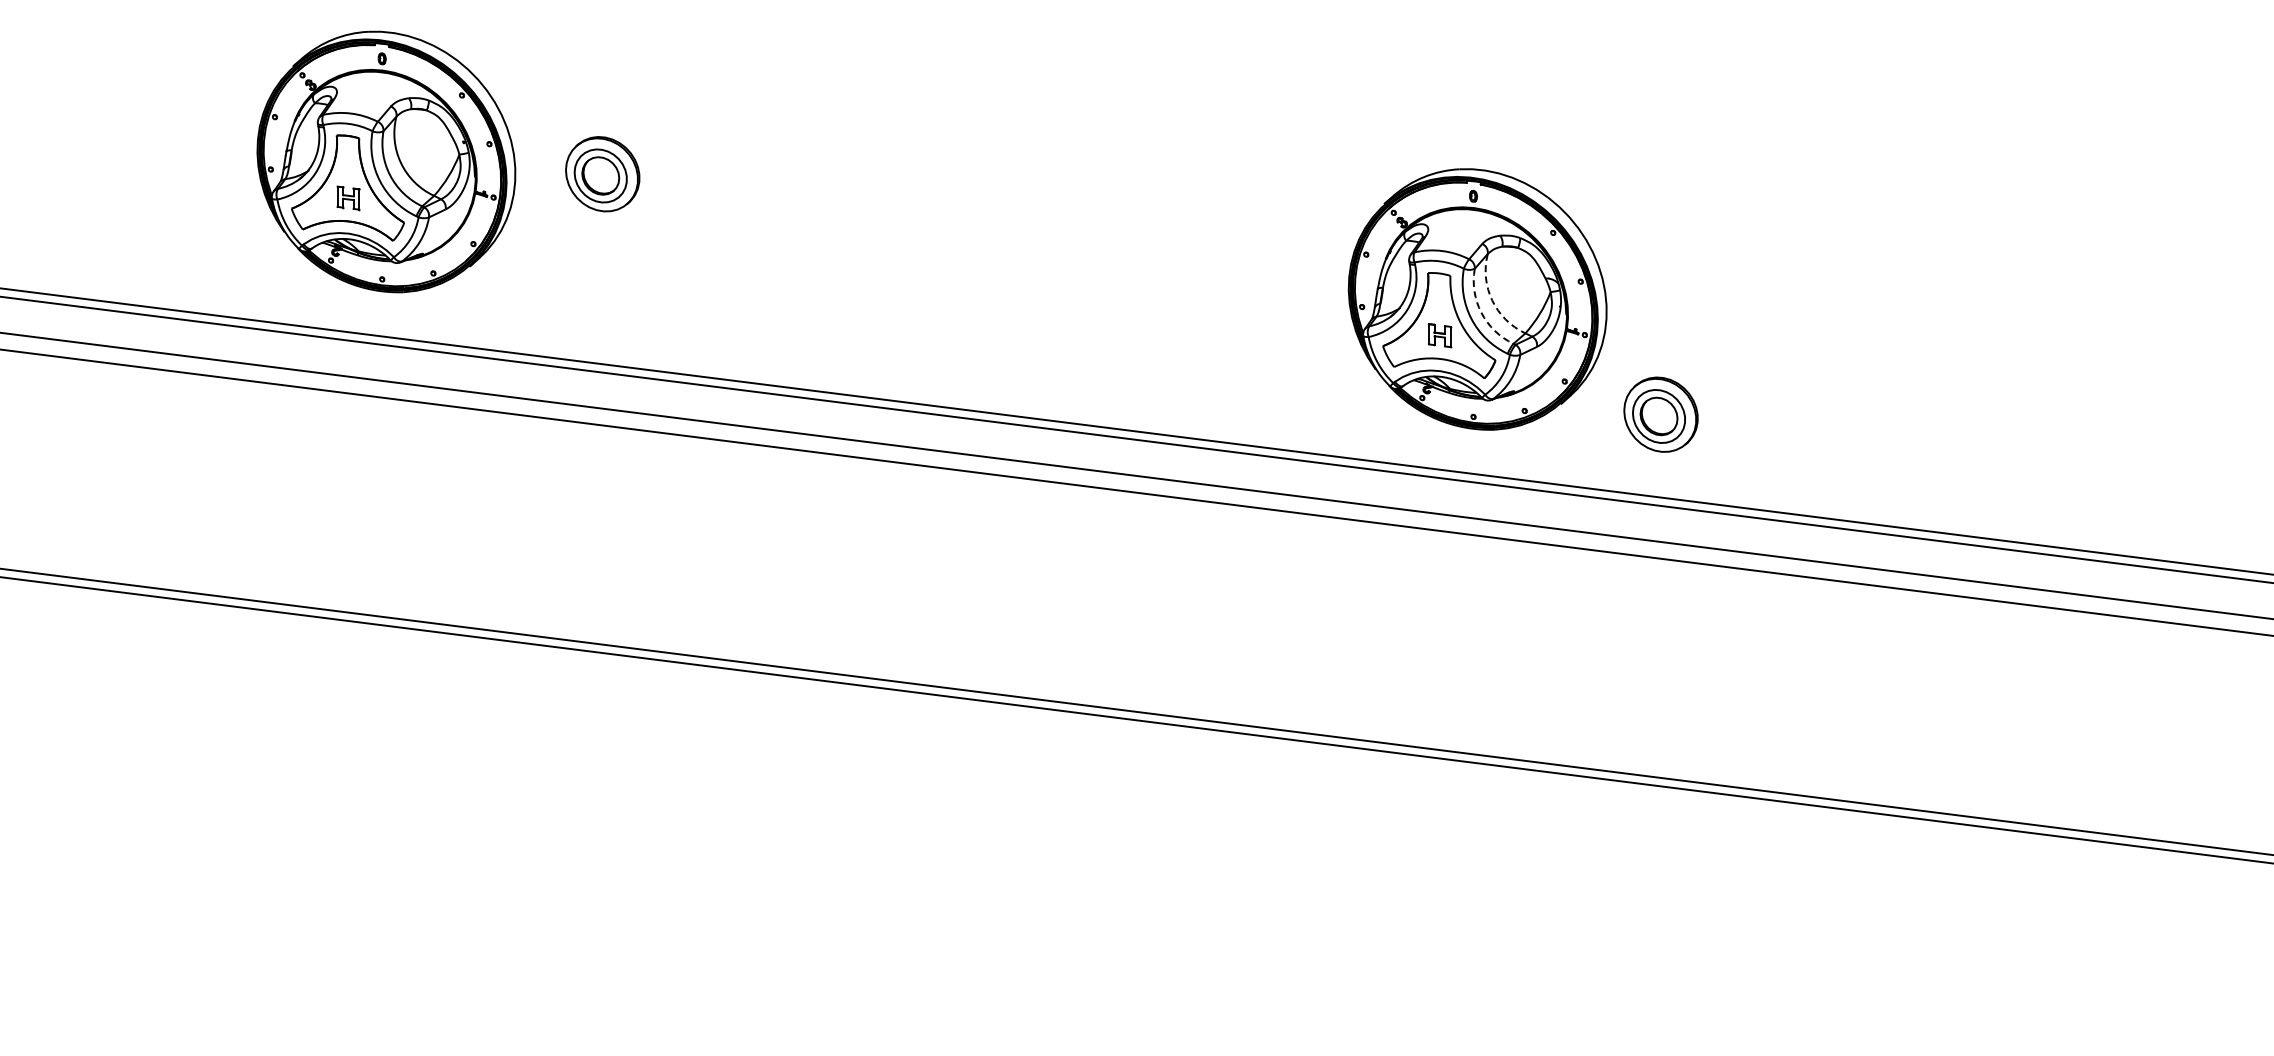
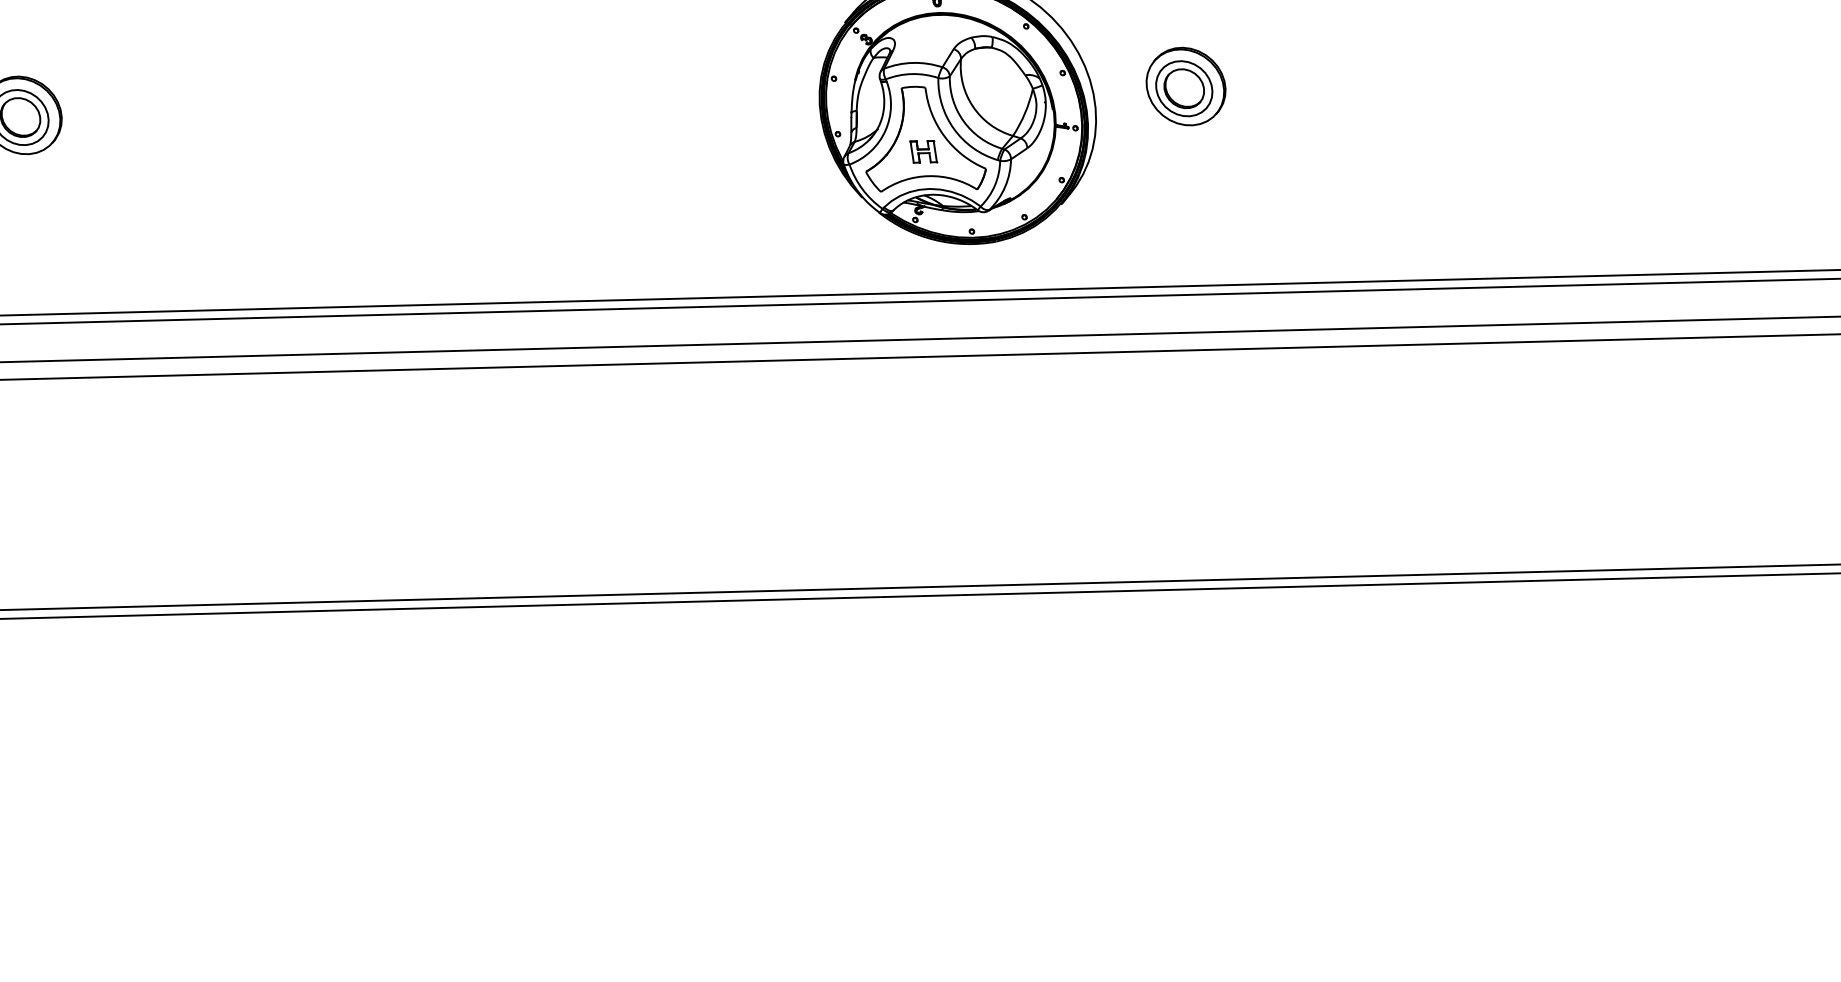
arc: (1492, 300) -> (973, 106), dashed -> solid
arc: (1481, 312) -> (963, 121), dashed -> solid
part: (1660, 414) -> (1185, 86), moved

